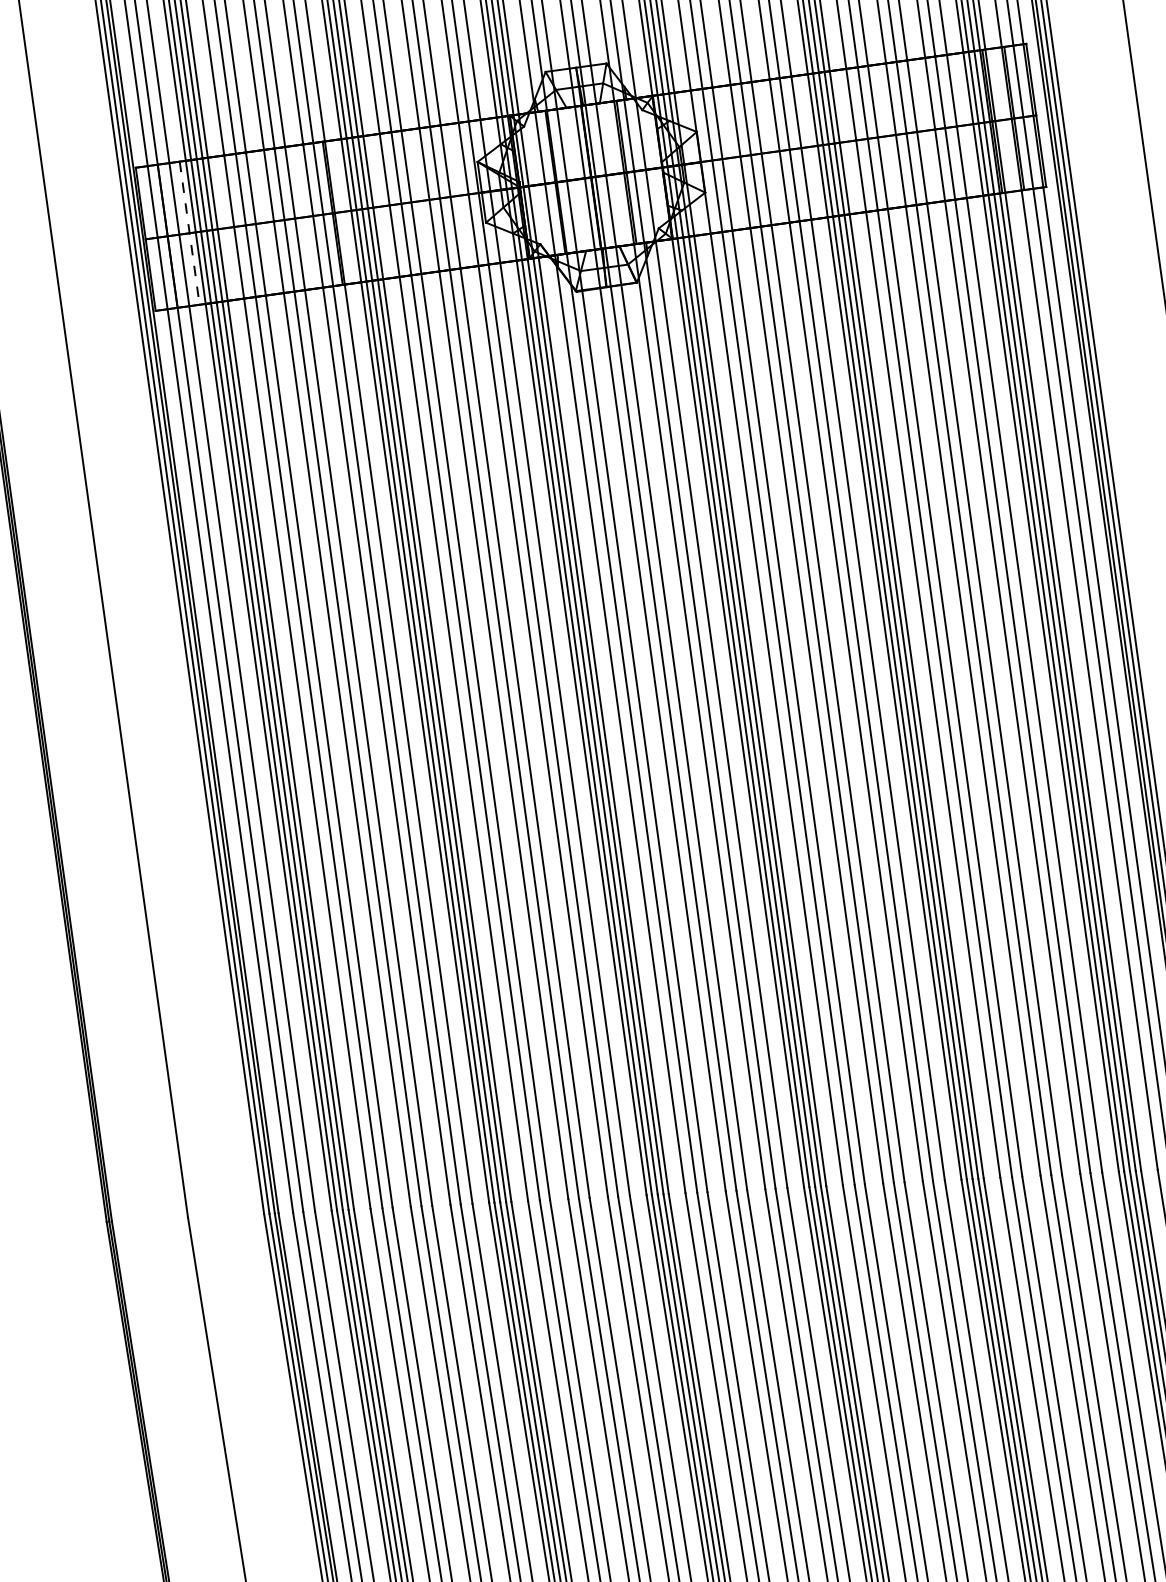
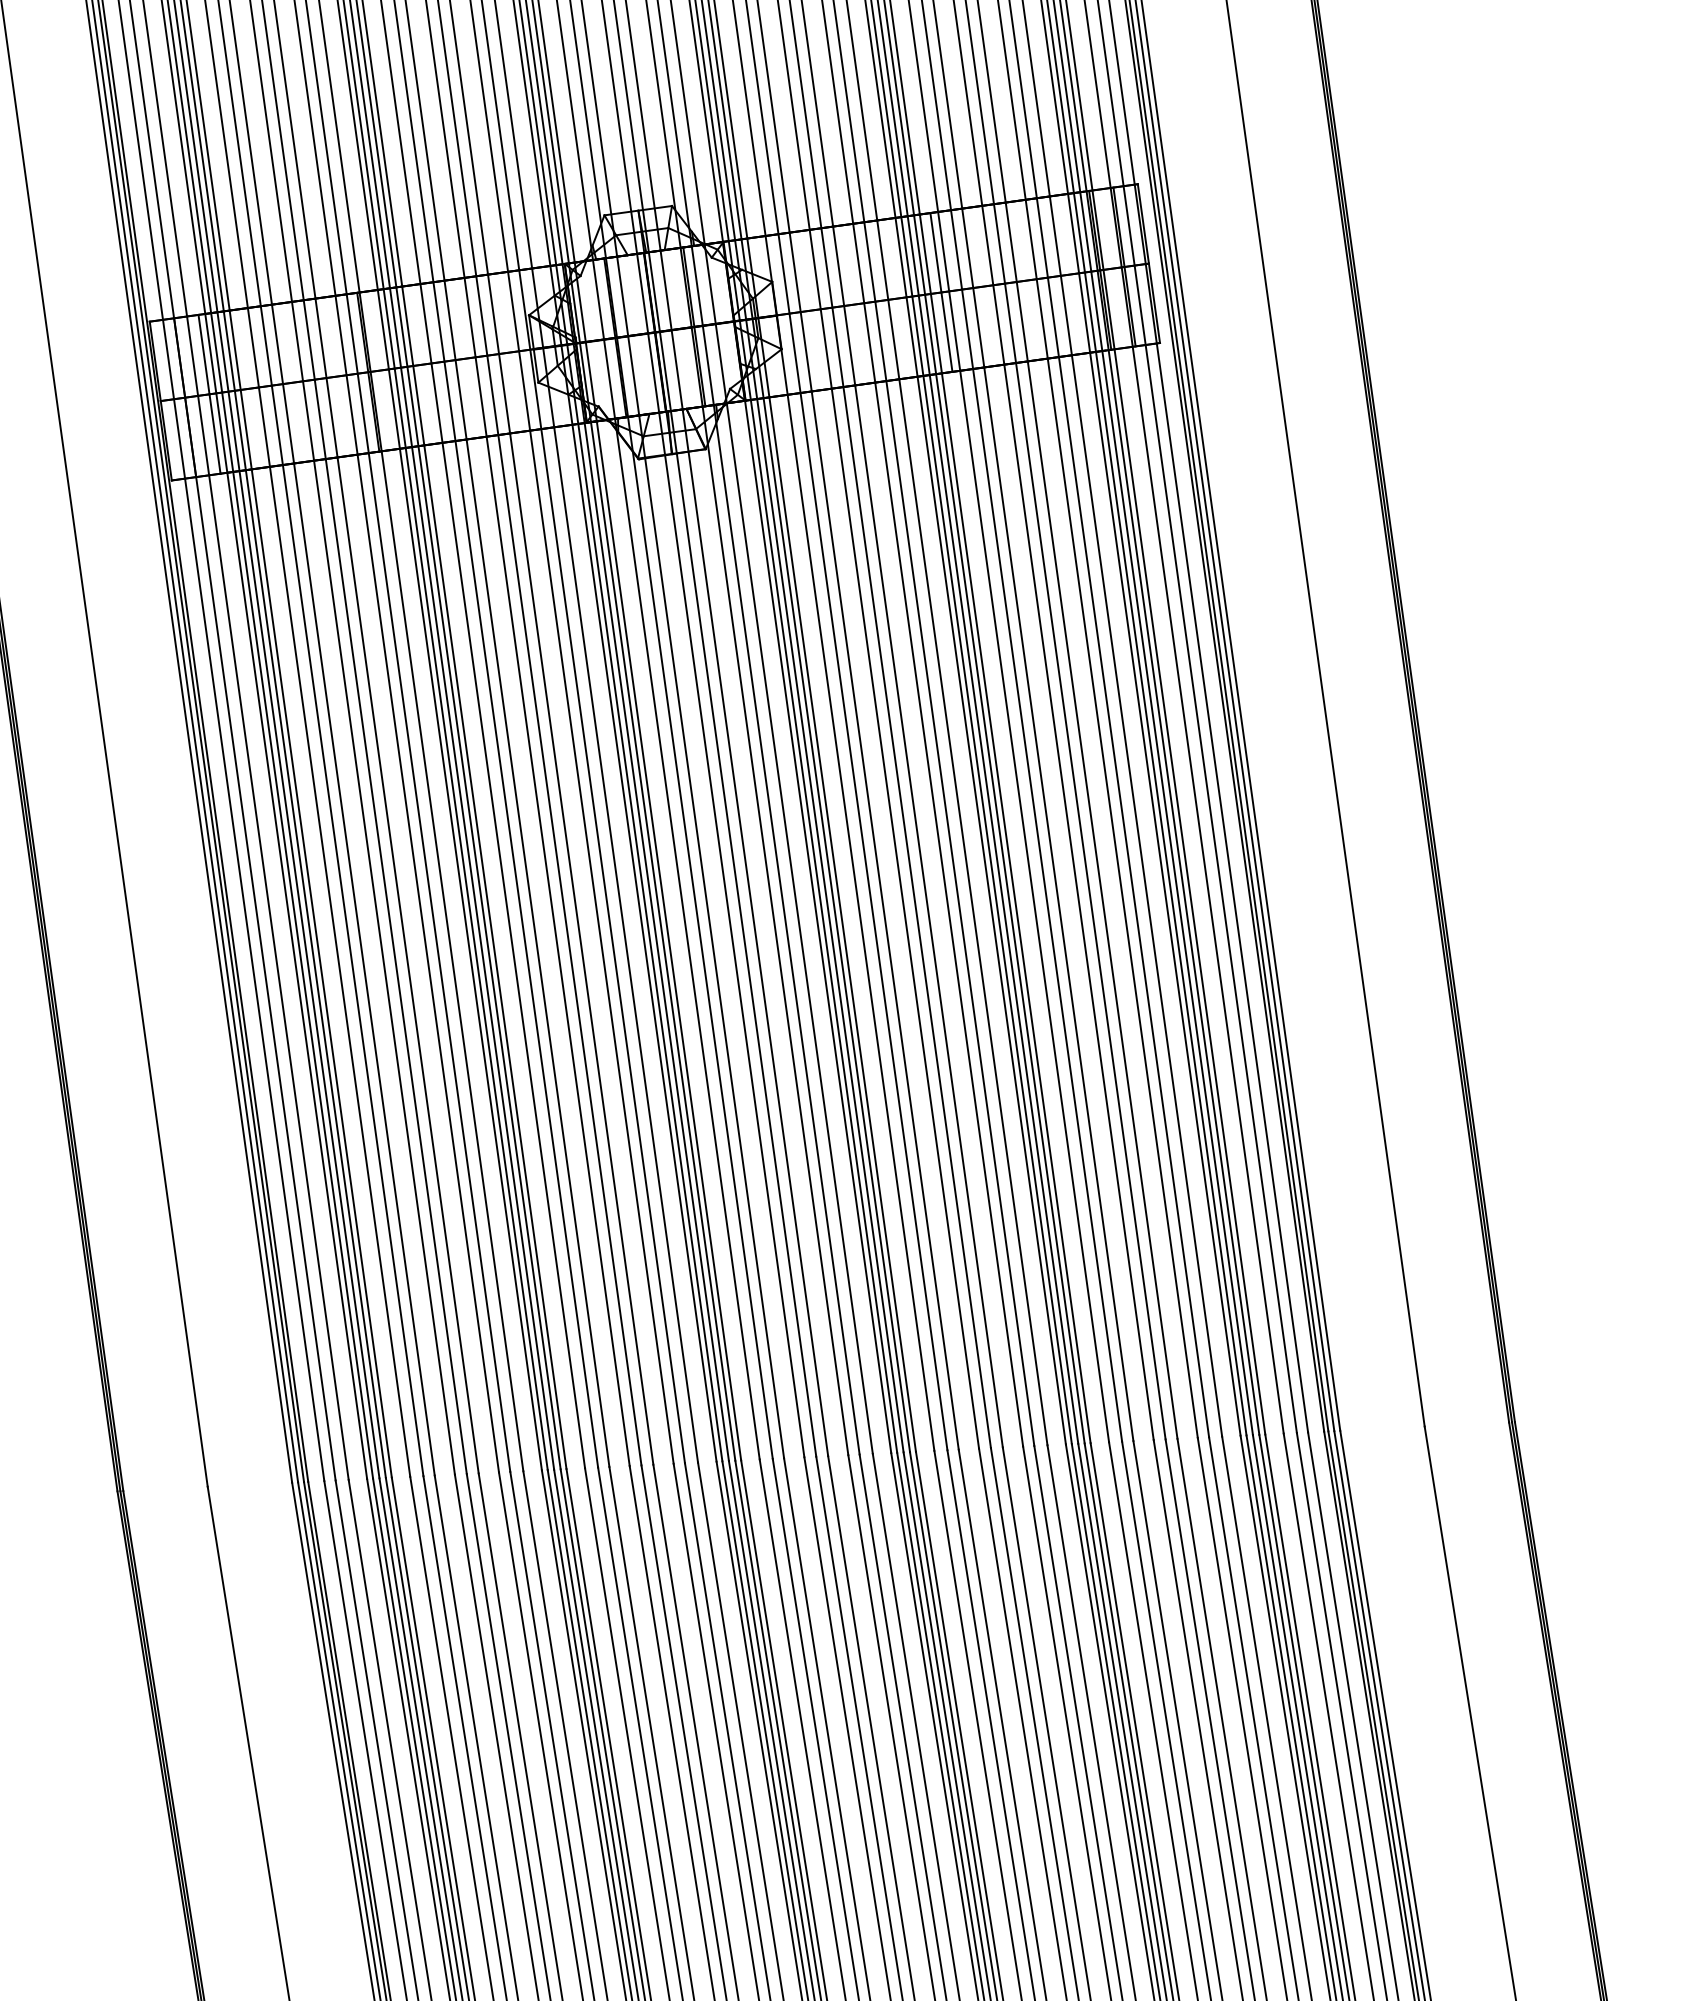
line: (849, 141) -> (941, 292), added
line: (189, 233) -> (209, 394), dashed -> solid

